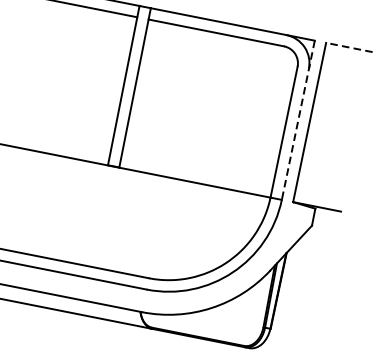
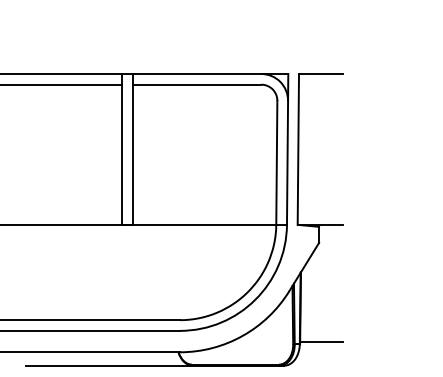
line: (348, 46) -> (320, 73), dashed -> solid
line: (298, 120) -> (287, 149), dashed -> solid
line: (293, 330) -> (321, 341), added

